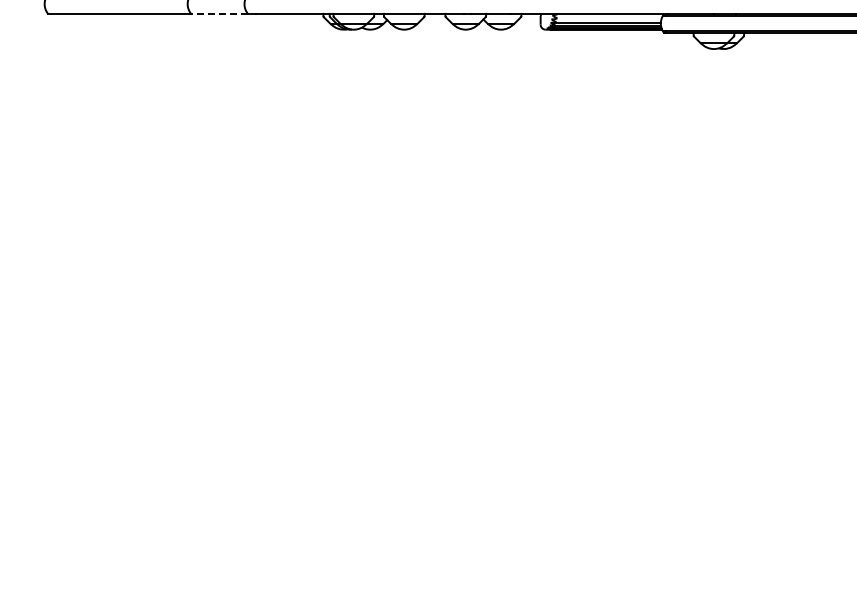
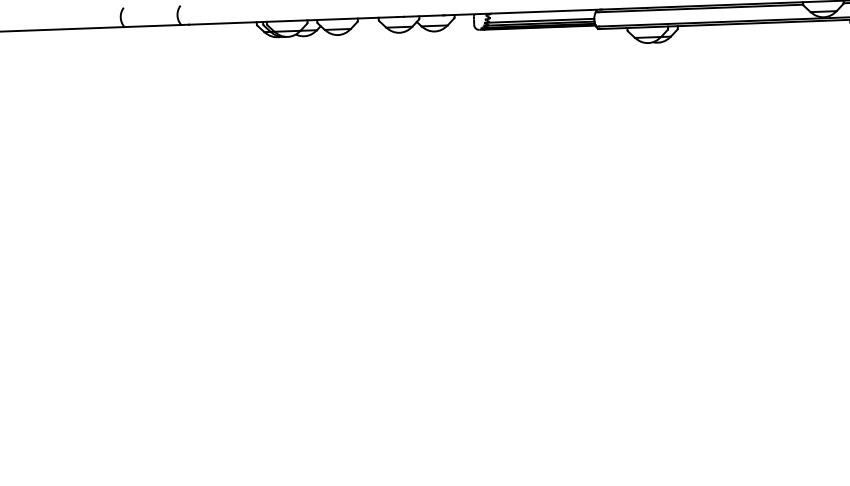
line: (219, 13) -> (152, 25), dashed -> solid

